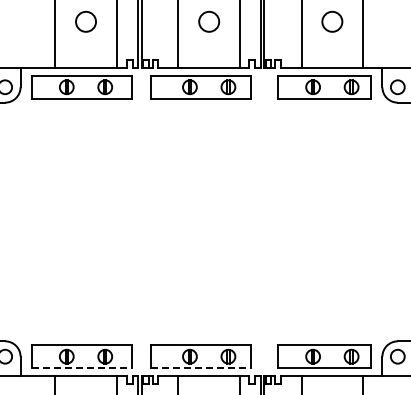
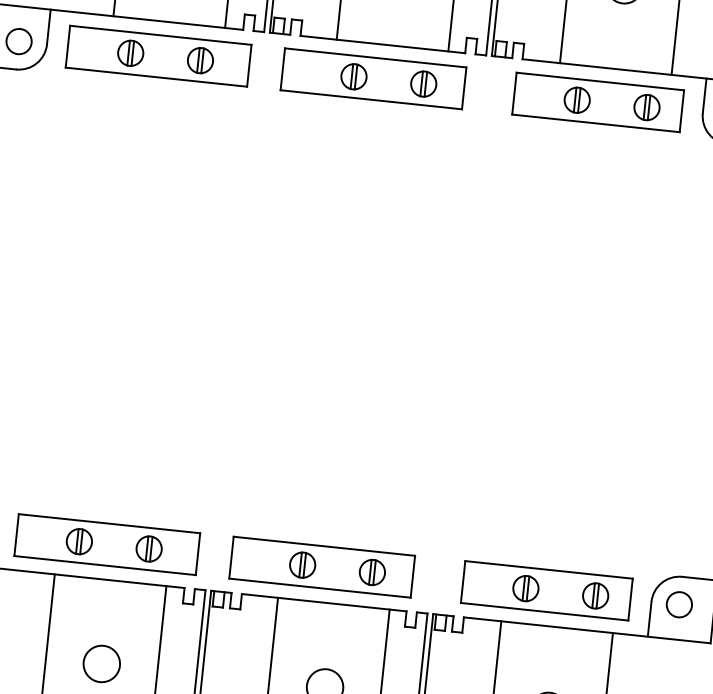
line: (82, 368) -> (105, 566), dashed -> solid
line: (201, 368) -> (321, 588), dashed -> solid

